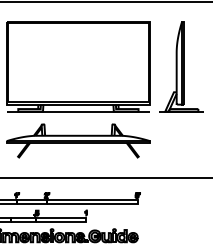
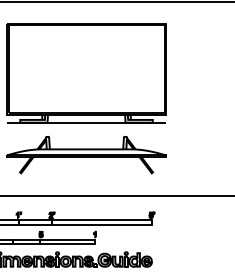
part: (181, 66) -> (200, 73), removed

